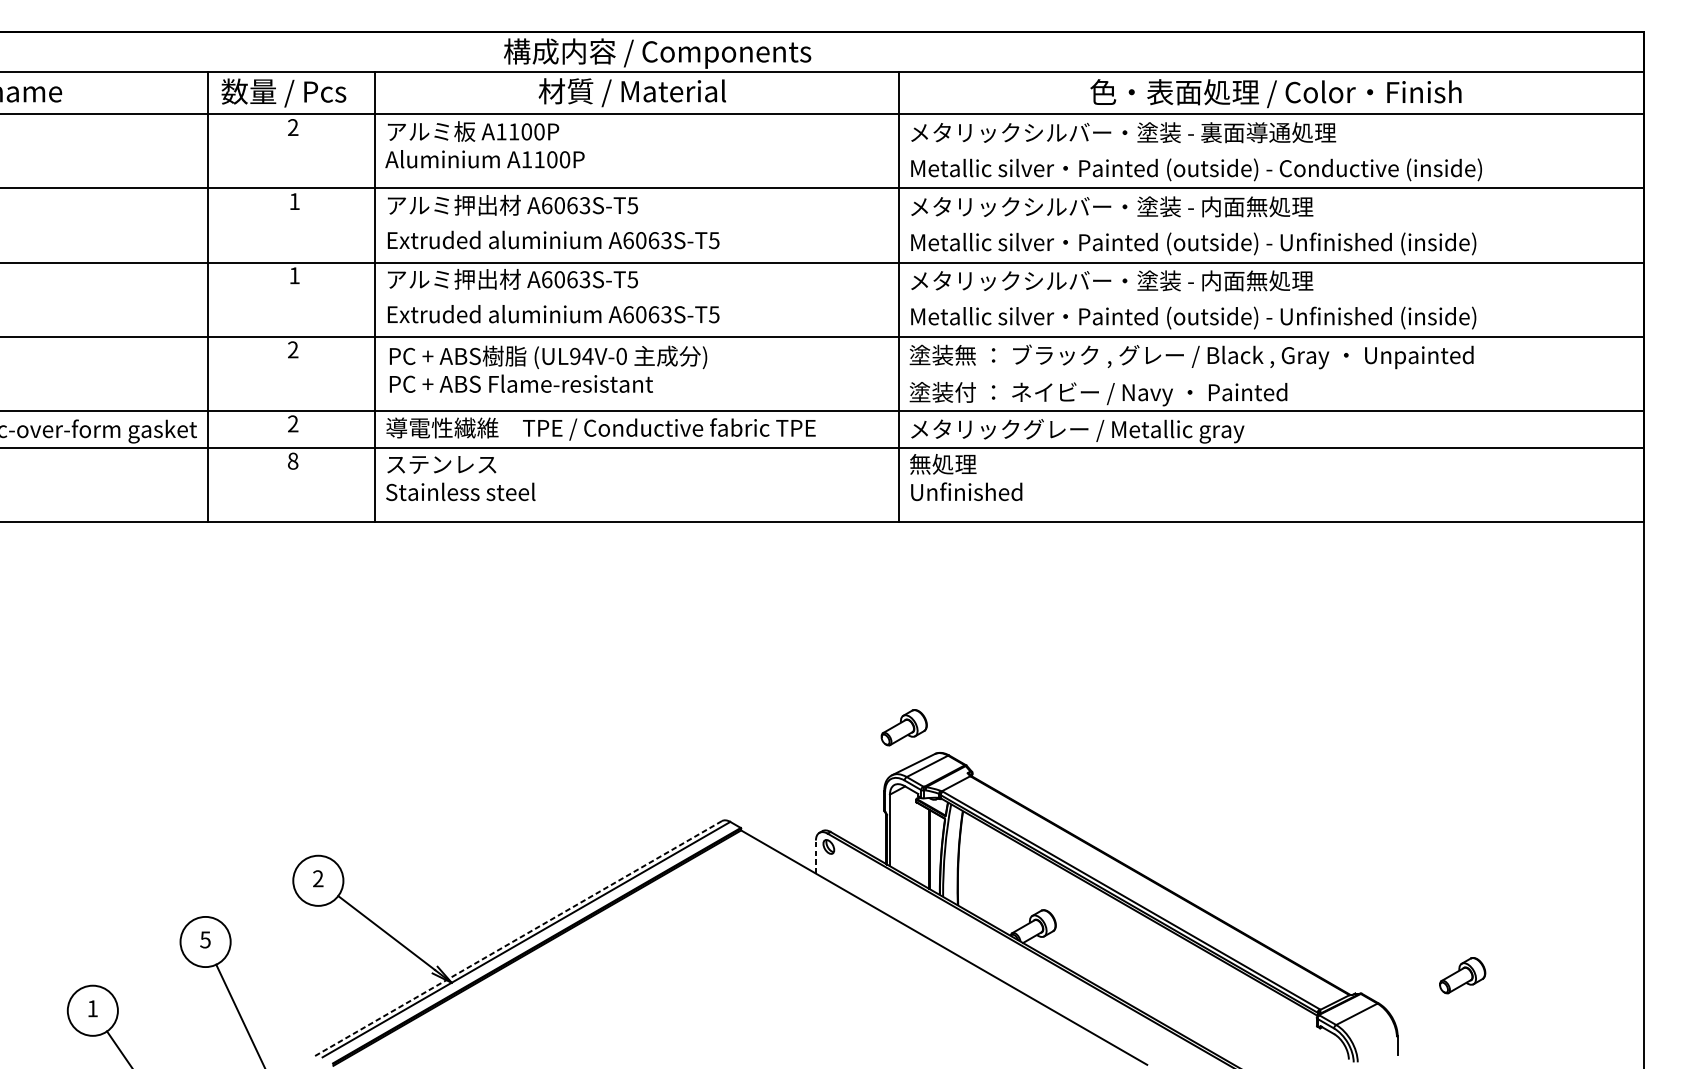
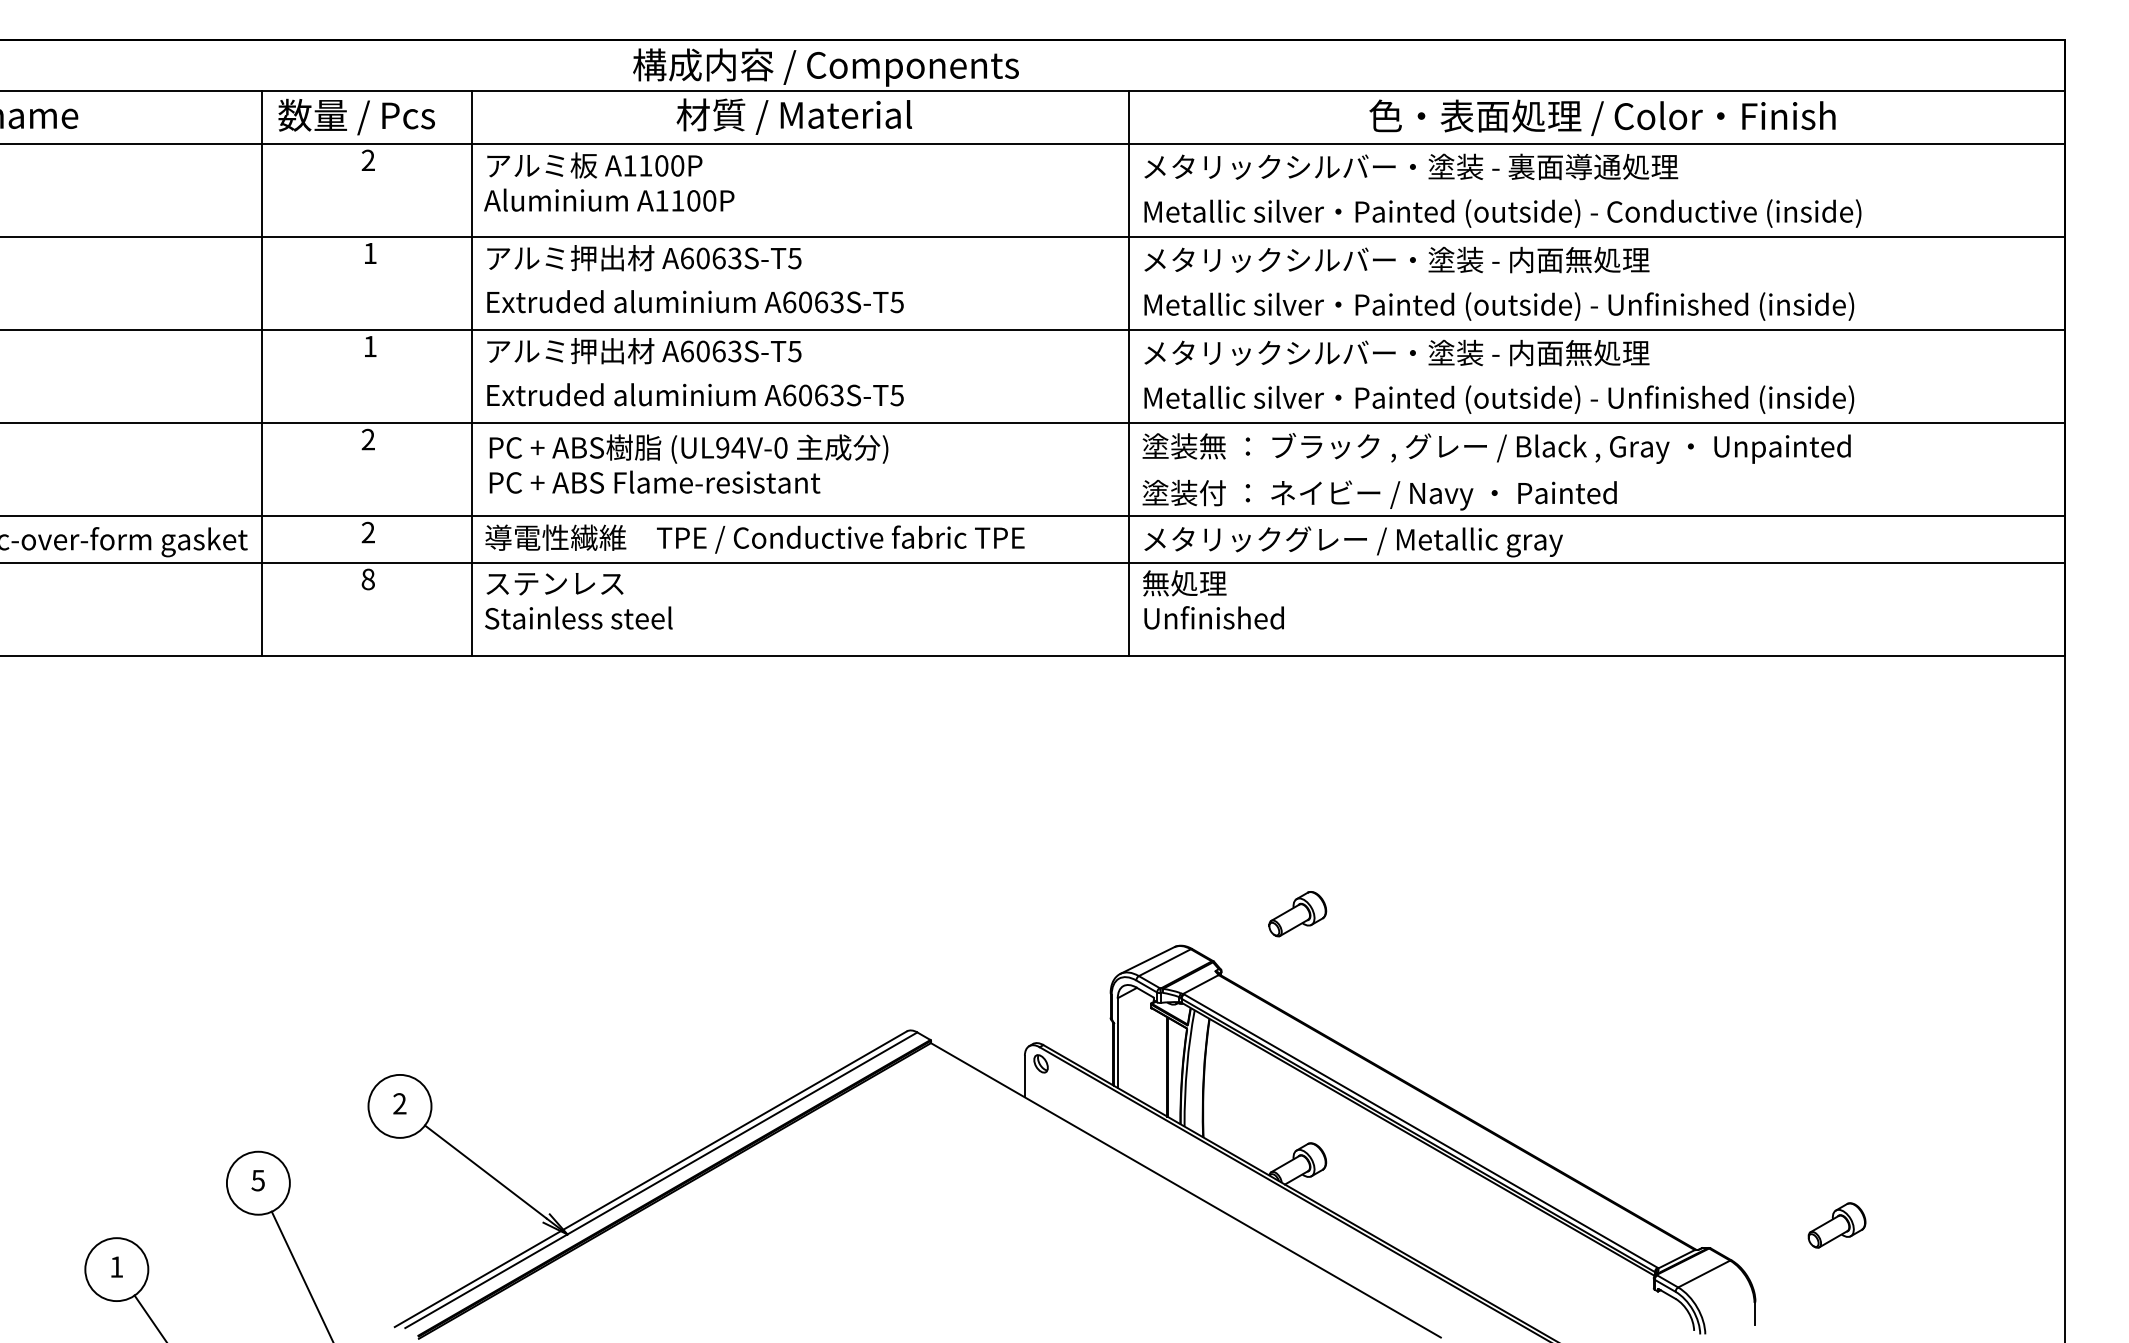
part: (904, 728) -> (1297, 914), moved
line: (815, 857) -> (1024, 1076), dashed -> solid
line: (517, 939) -> (650, 1179), dashed -> solid

